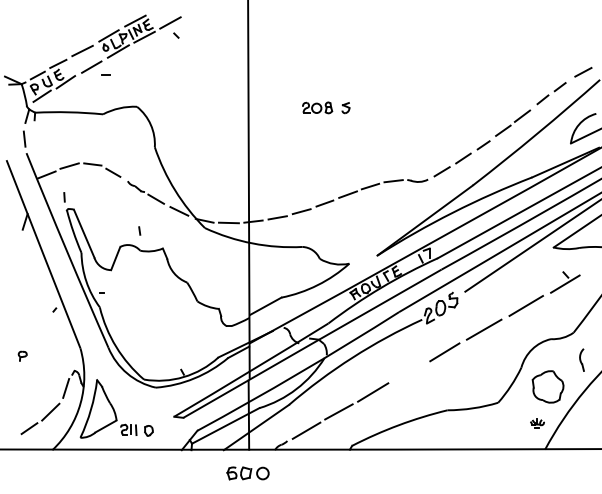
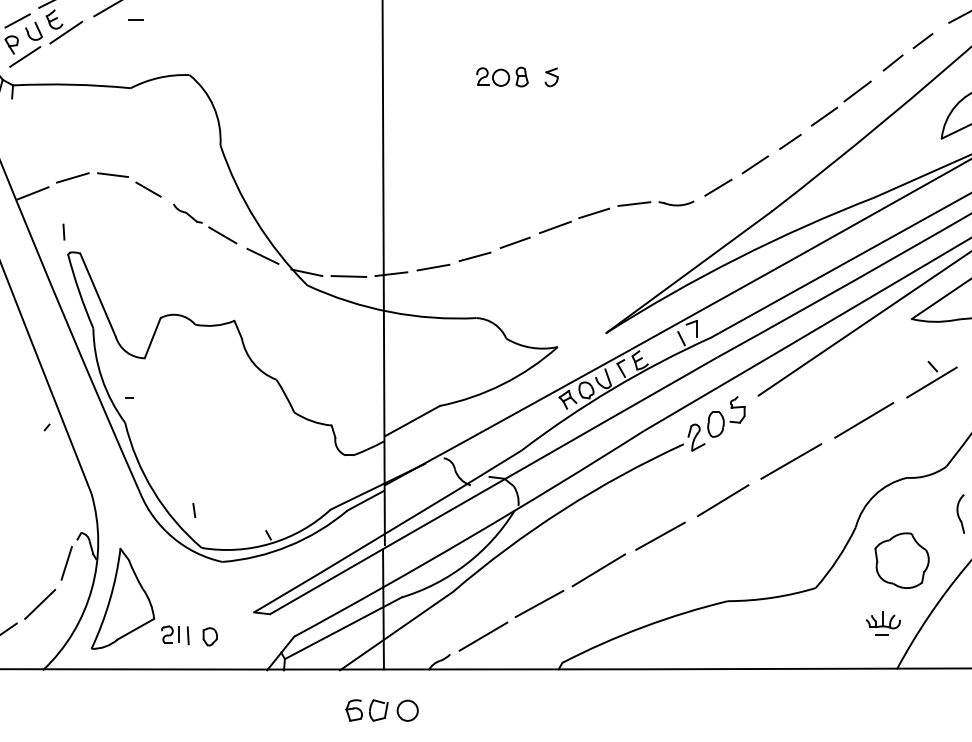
line: (139, 230) -> (193, 509), moved
line: (408, 372) -> (660, 535), added
part: (537, 423) -> (883, 624), size x1.43

